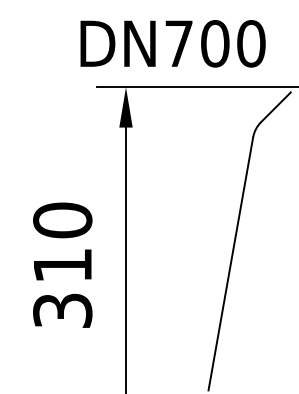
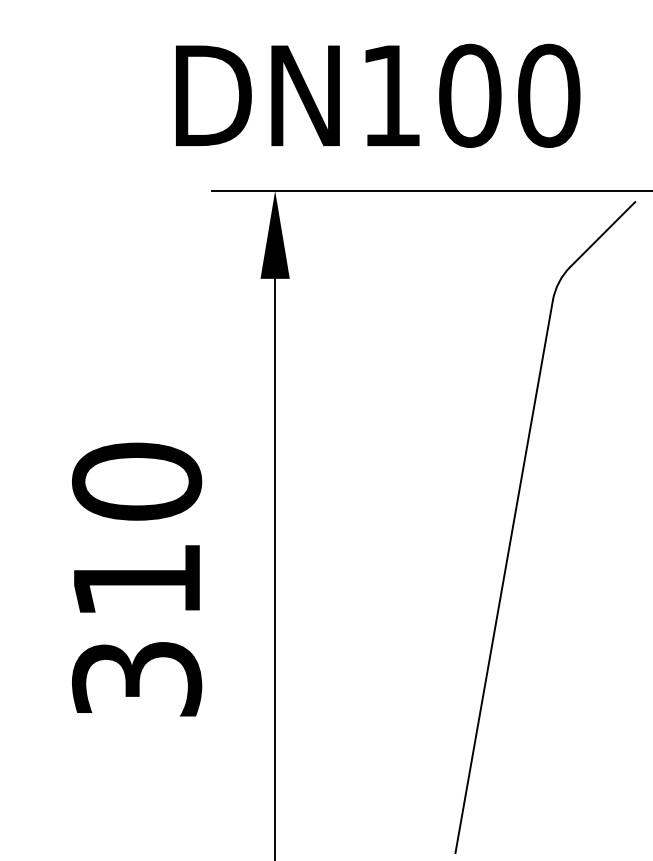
text: (178, 43) -> (389, 95), DN700 -> DN100

